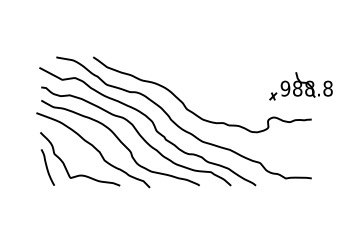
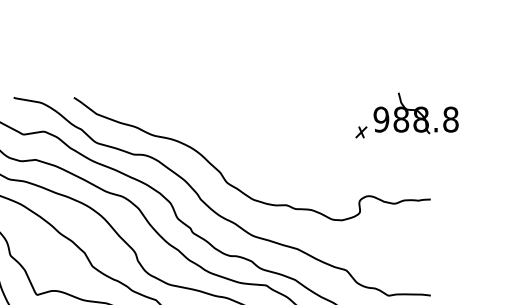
part: (300, 86) -> (405, 116), moved

